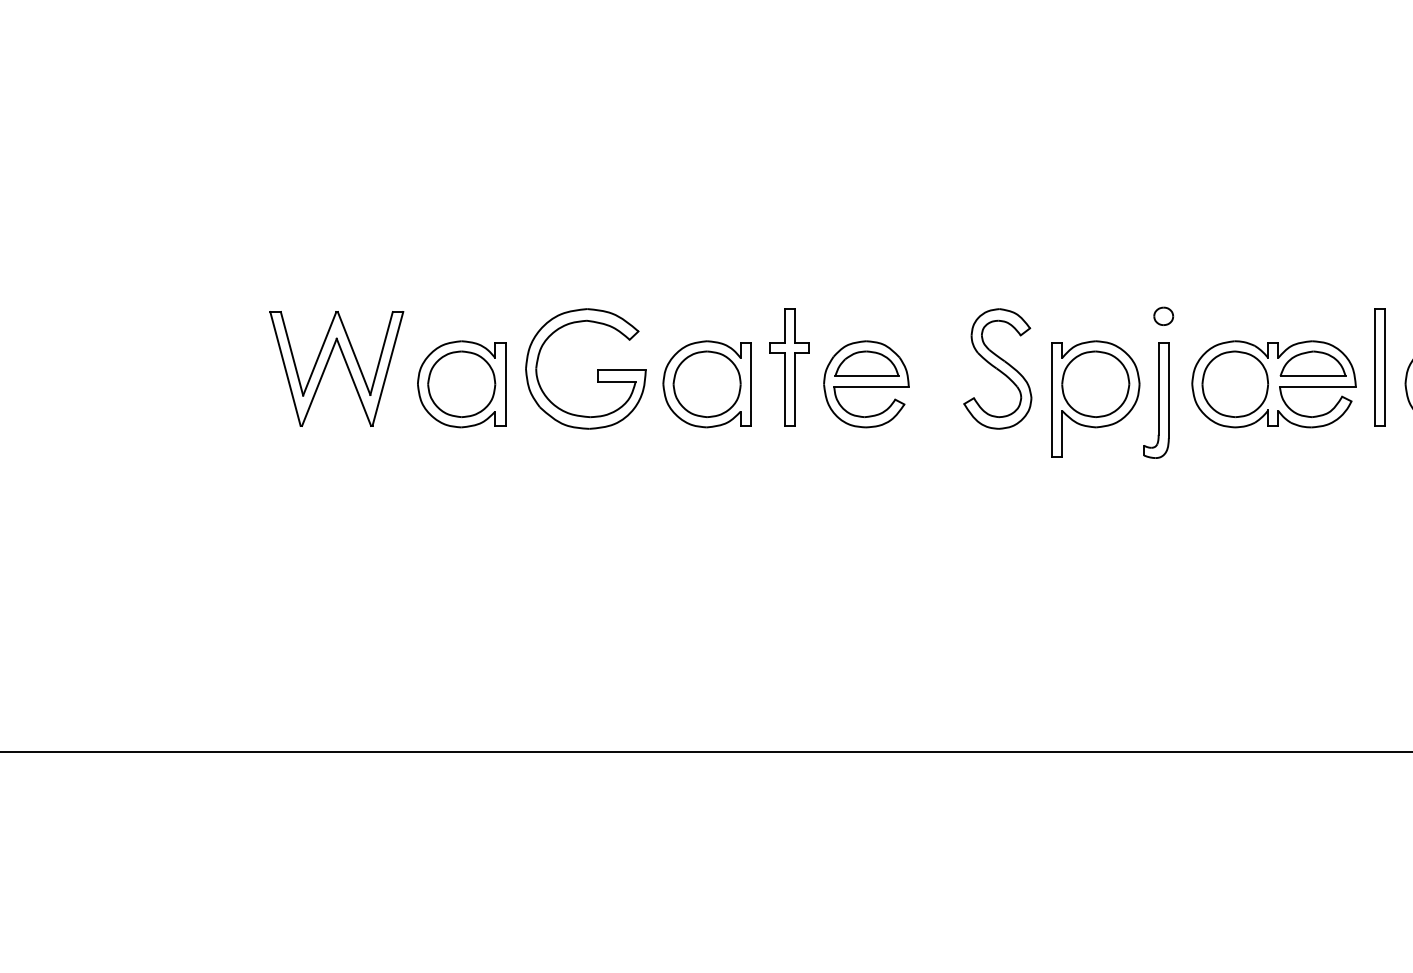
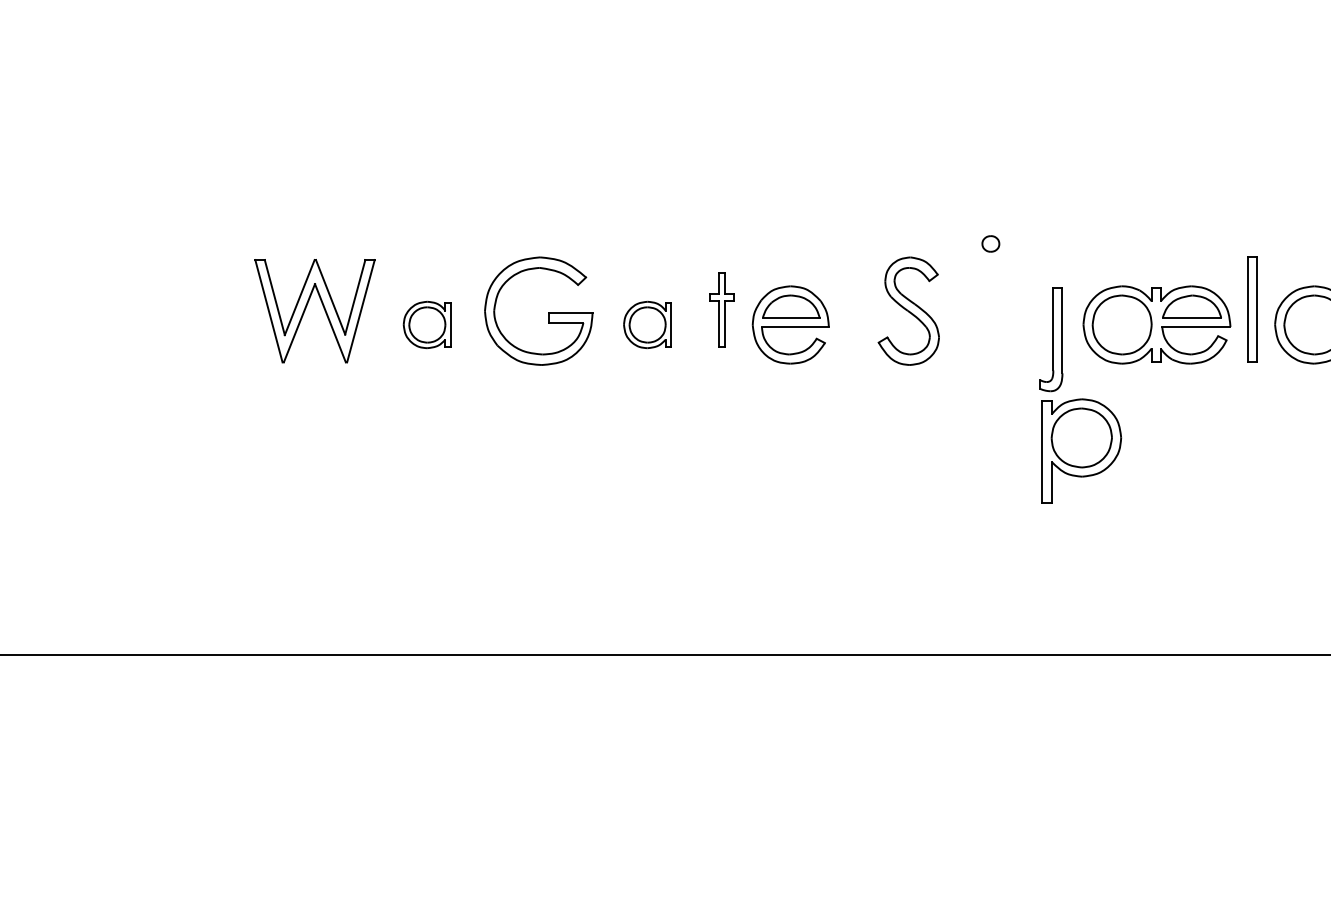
part: (1163, 315) -> (990, 243), moved
part: (789, 367) -> (721, 309), size x0.7
part: (461, 383) -> (427, 324), size x0.6
part: (706, 383) -> (647, 324), size x0.6
part: (1095, 398) -> (1081, 450), moved

